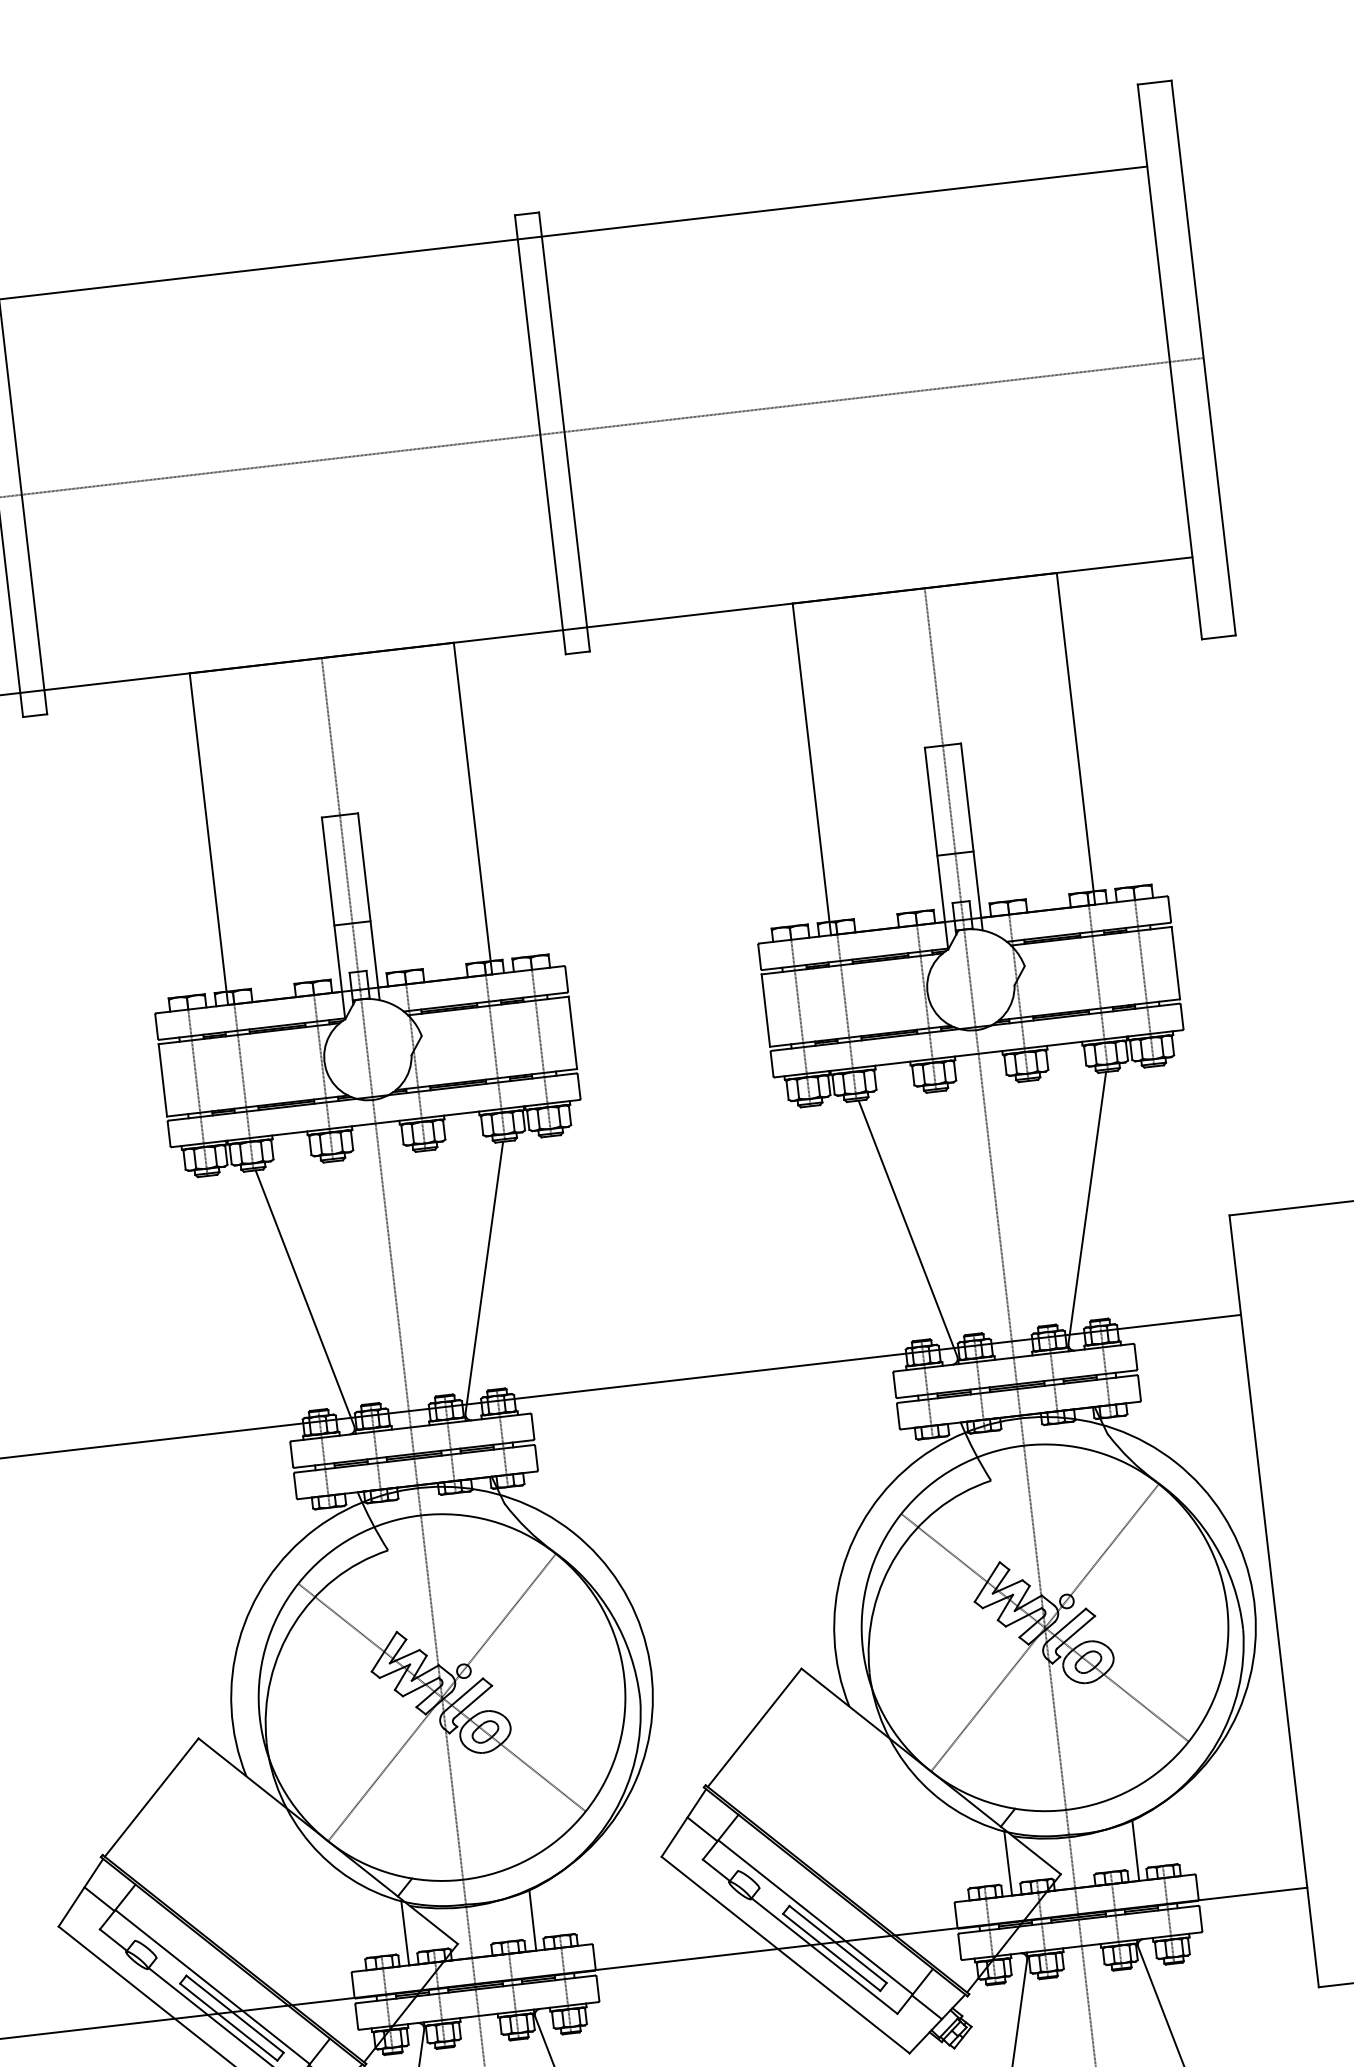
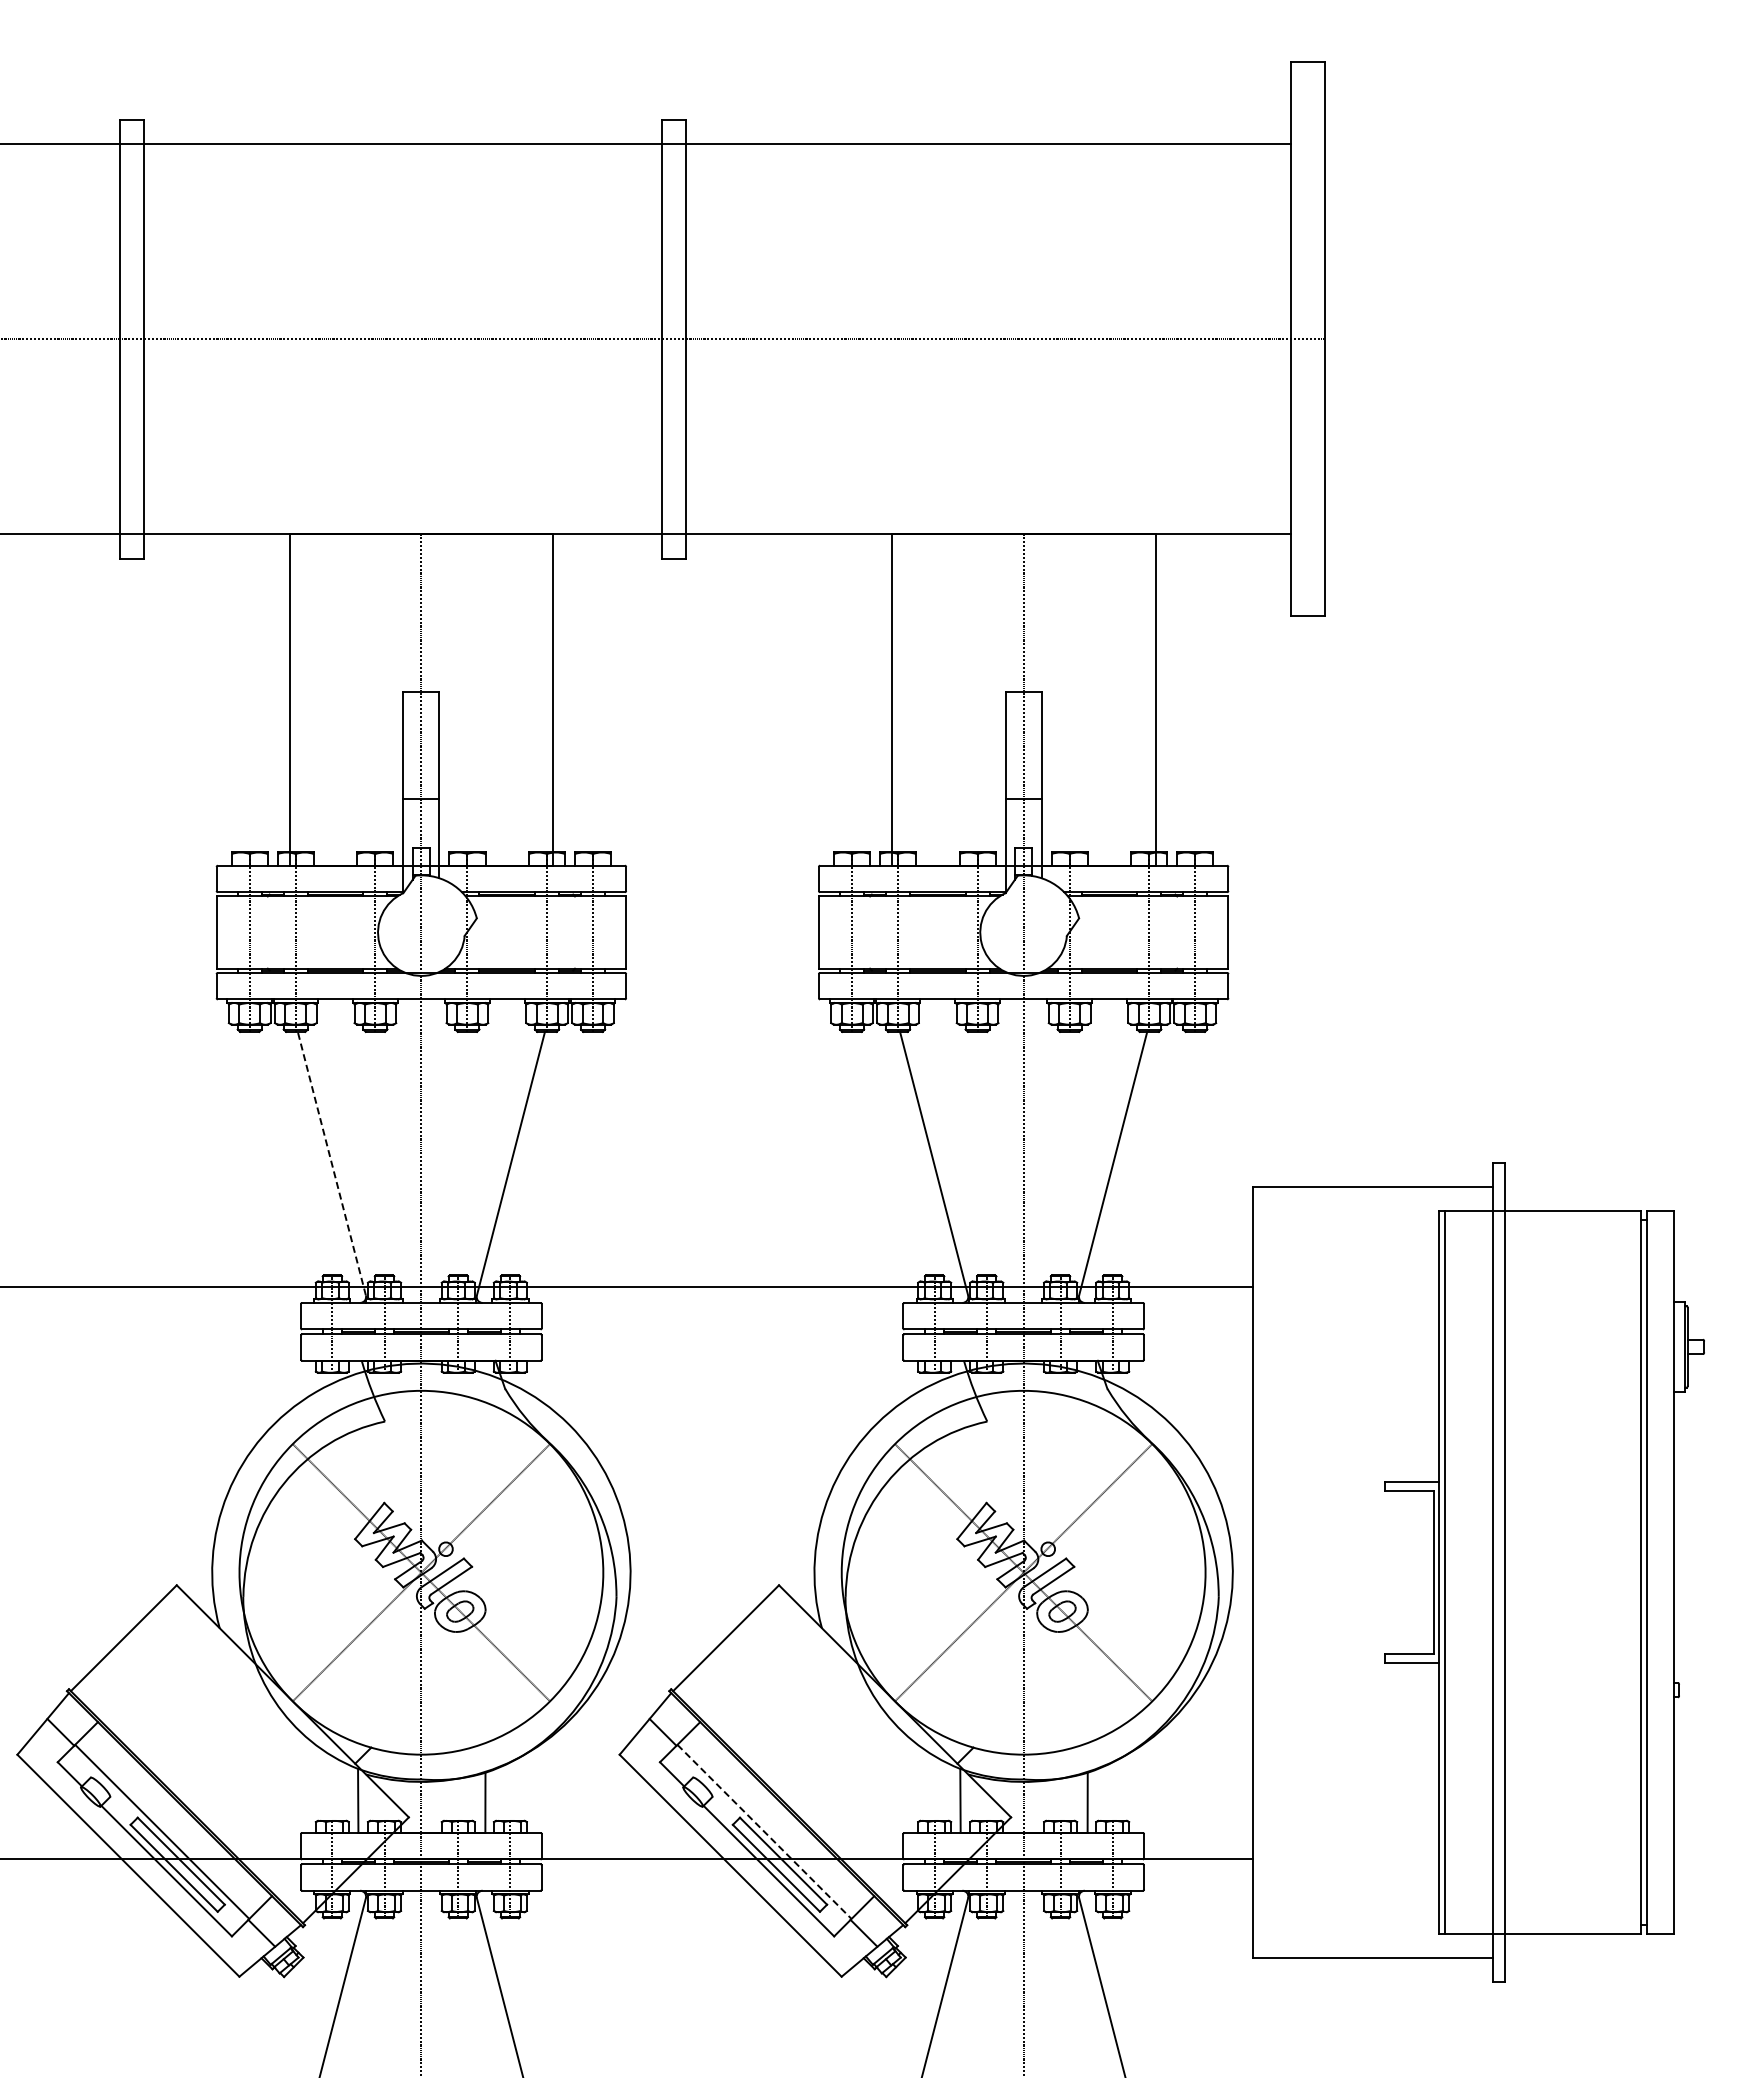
line: (304, 1298) -> (331, 1163), solid -> dashed
line: (815, 1917) -> (764, 1832), solid -> dashed

